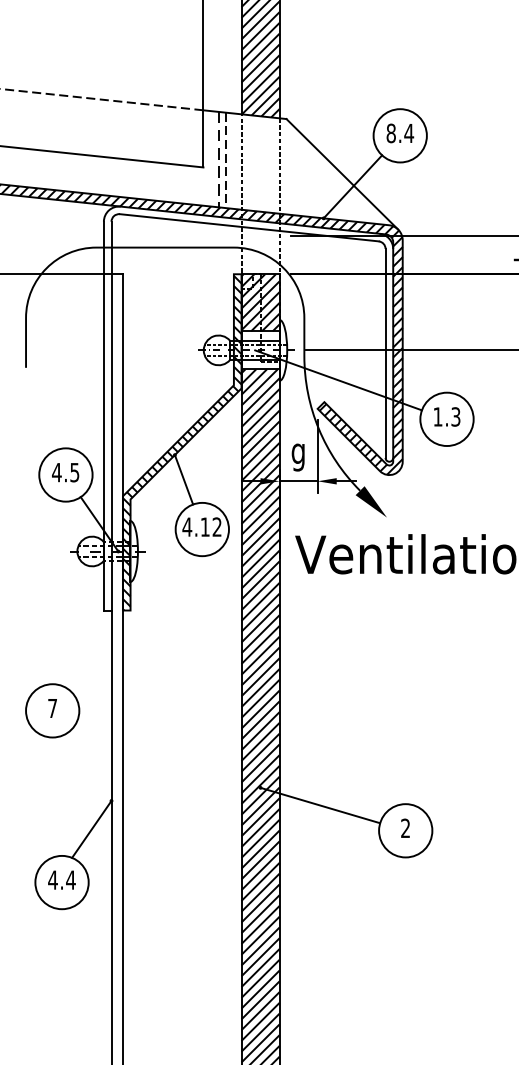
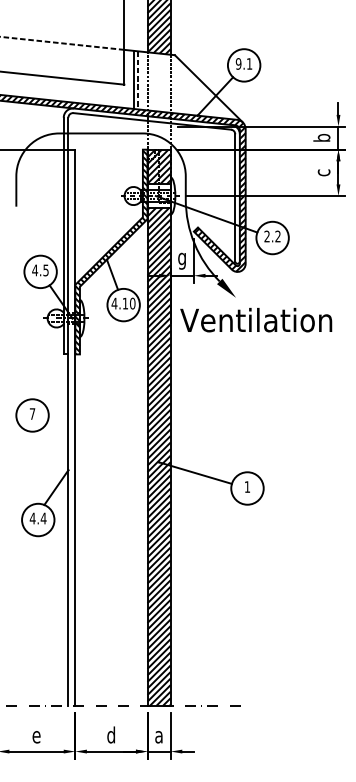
text: (399, 132) -> (243, 63), 8.4 -> 9.1
line: (218, 160) -> (133, 80), dashed -> solid
text: (446, 416) -> (272, 236), 1.3 -> 2.2
text: (216, 526) -> (132, 303), 4.12 -> 4.10
text: (404, 827) -> (246, 486), 2 -> 1

